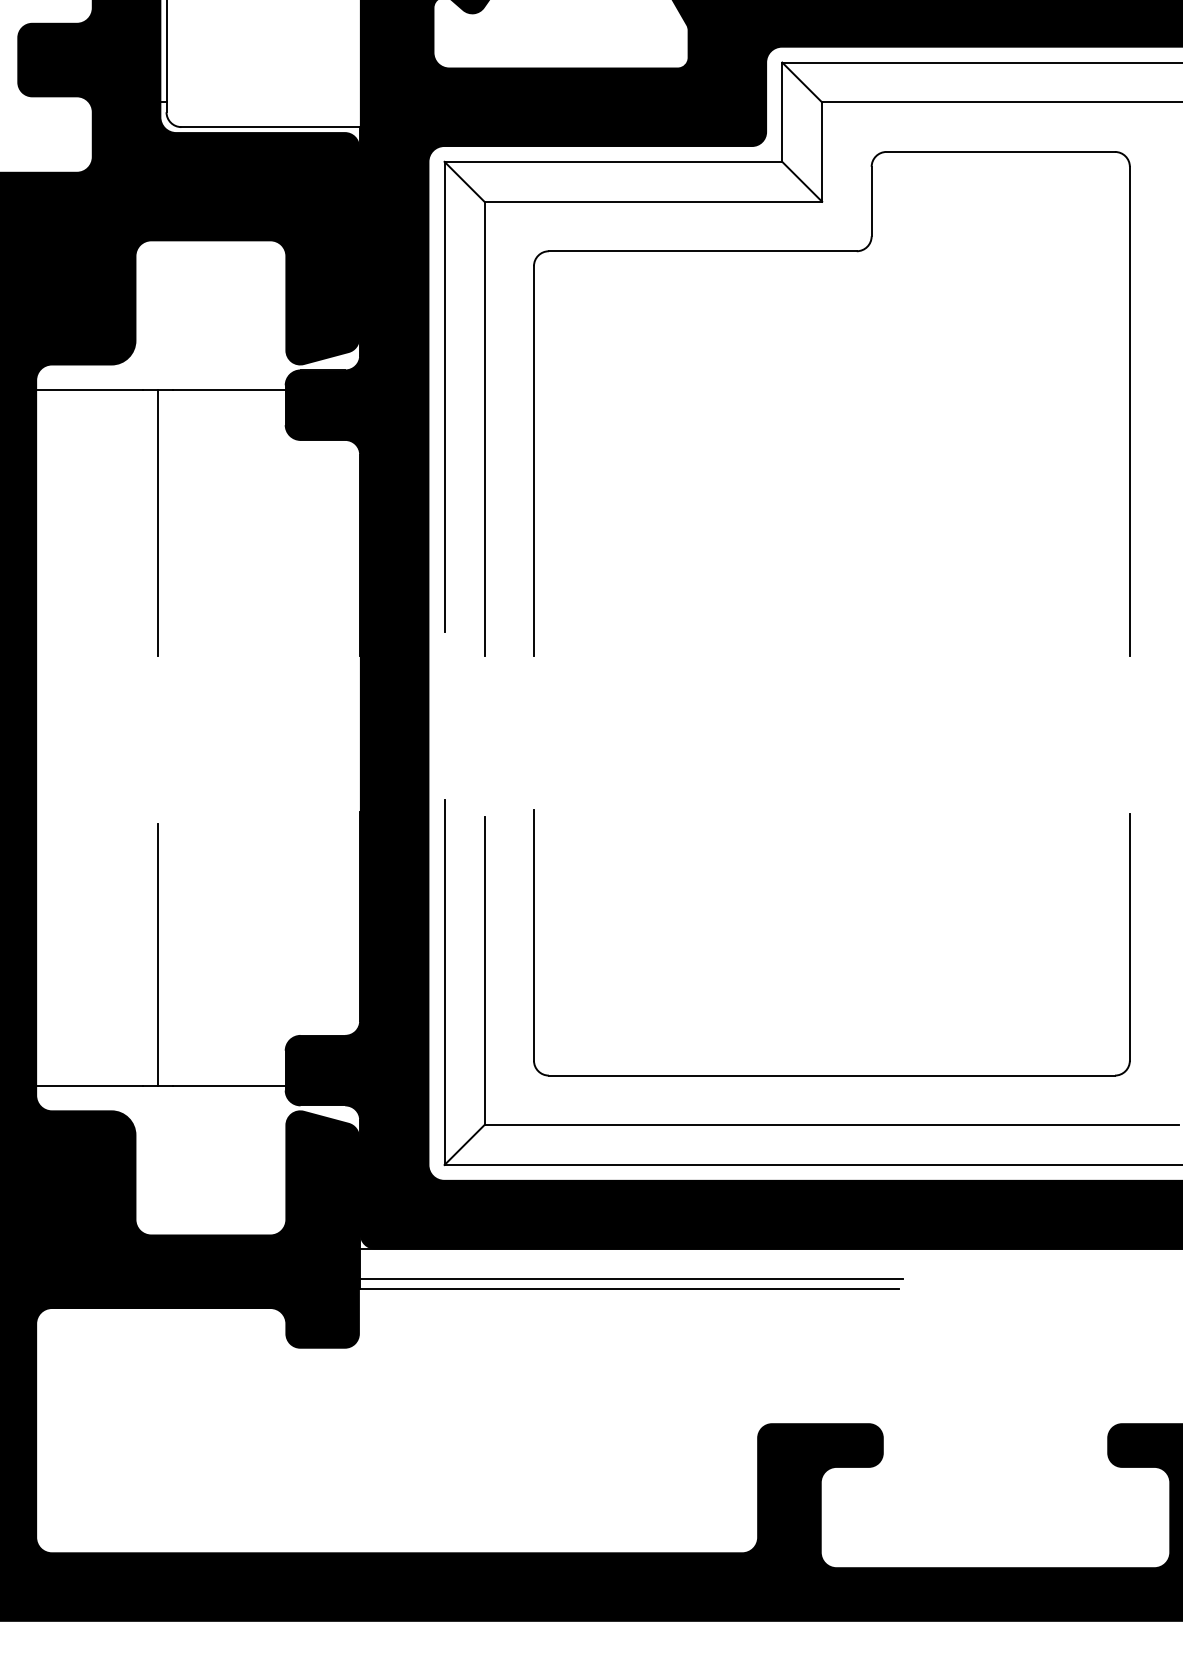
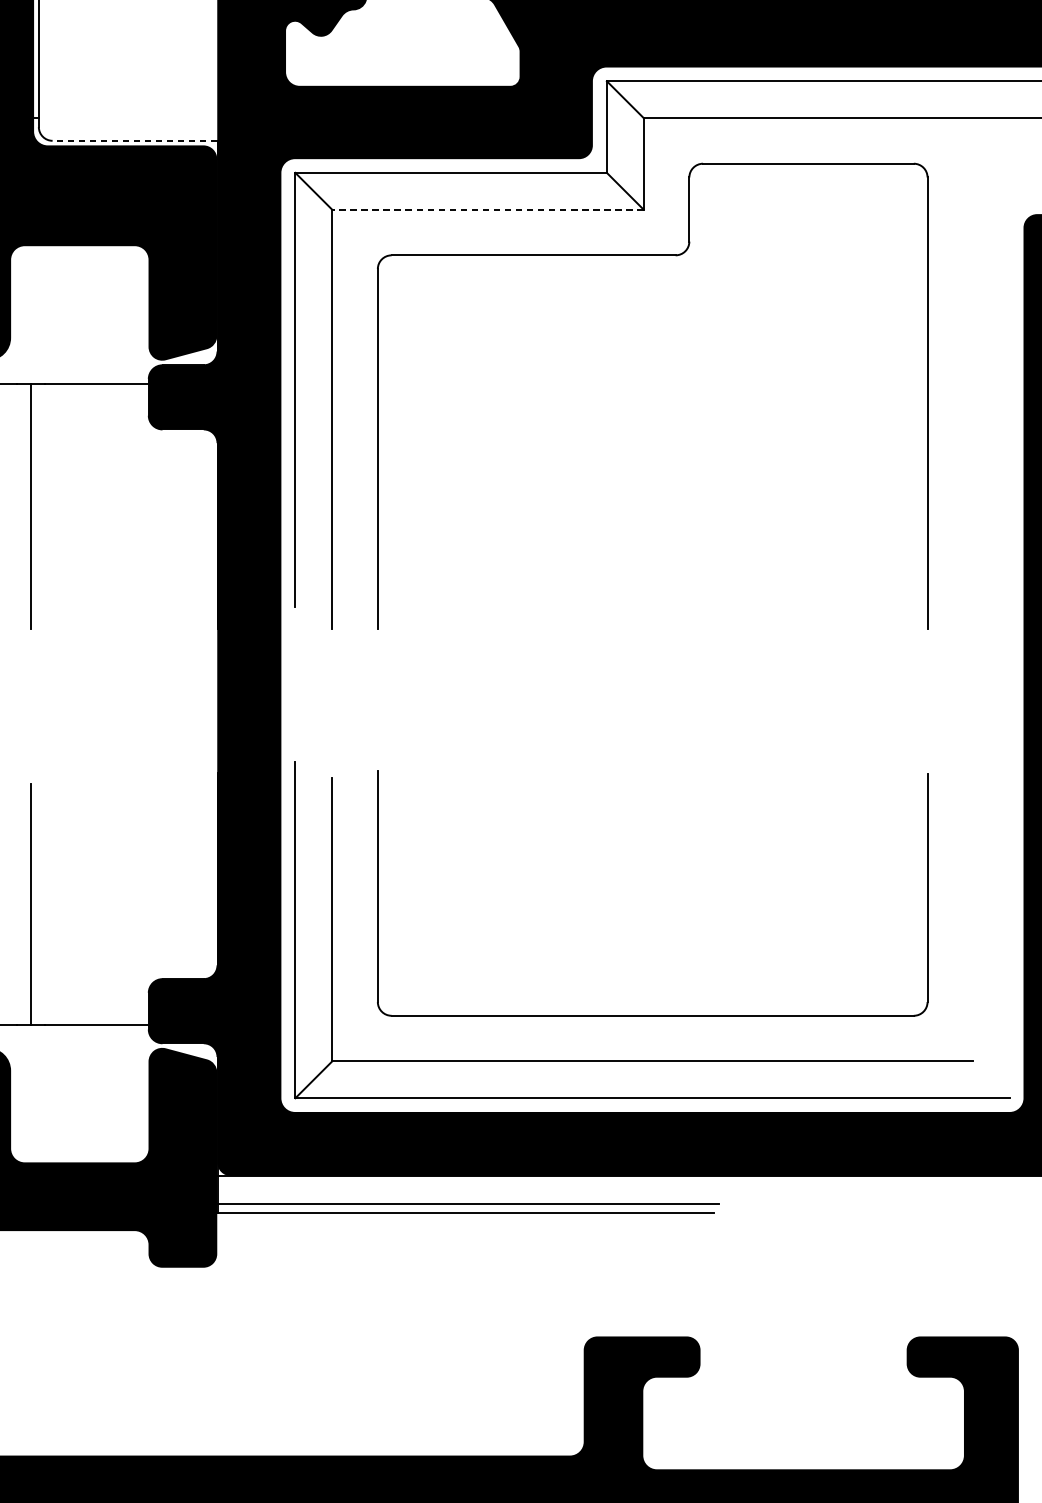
line: (270, 127) -> (134, 141), solid -> dashed
line: (653, 201) -> (488, 209), solid -> dashed

